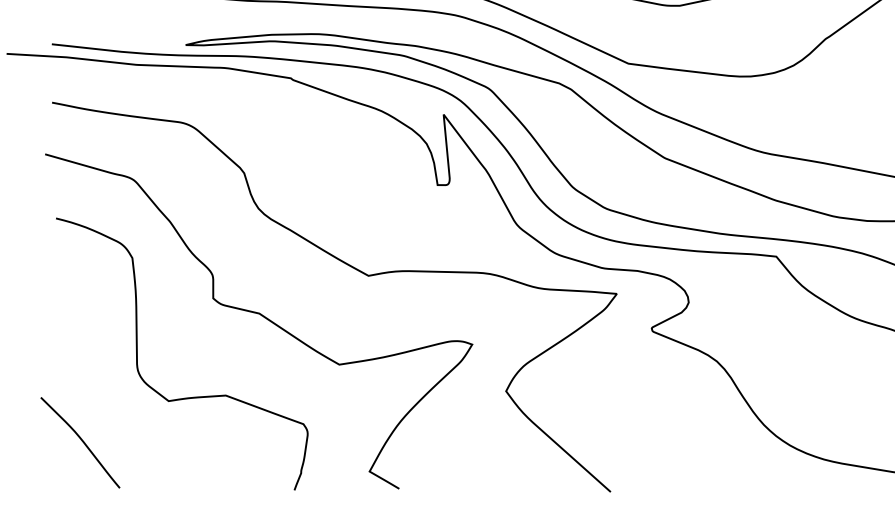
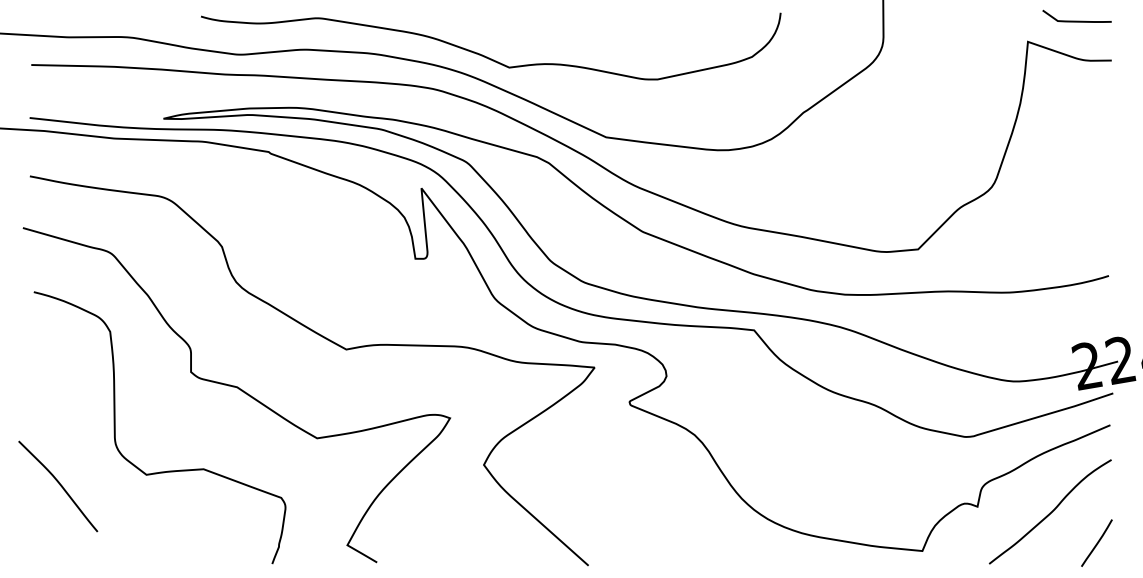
curve: (81, 441) -> (59, 485), moved

